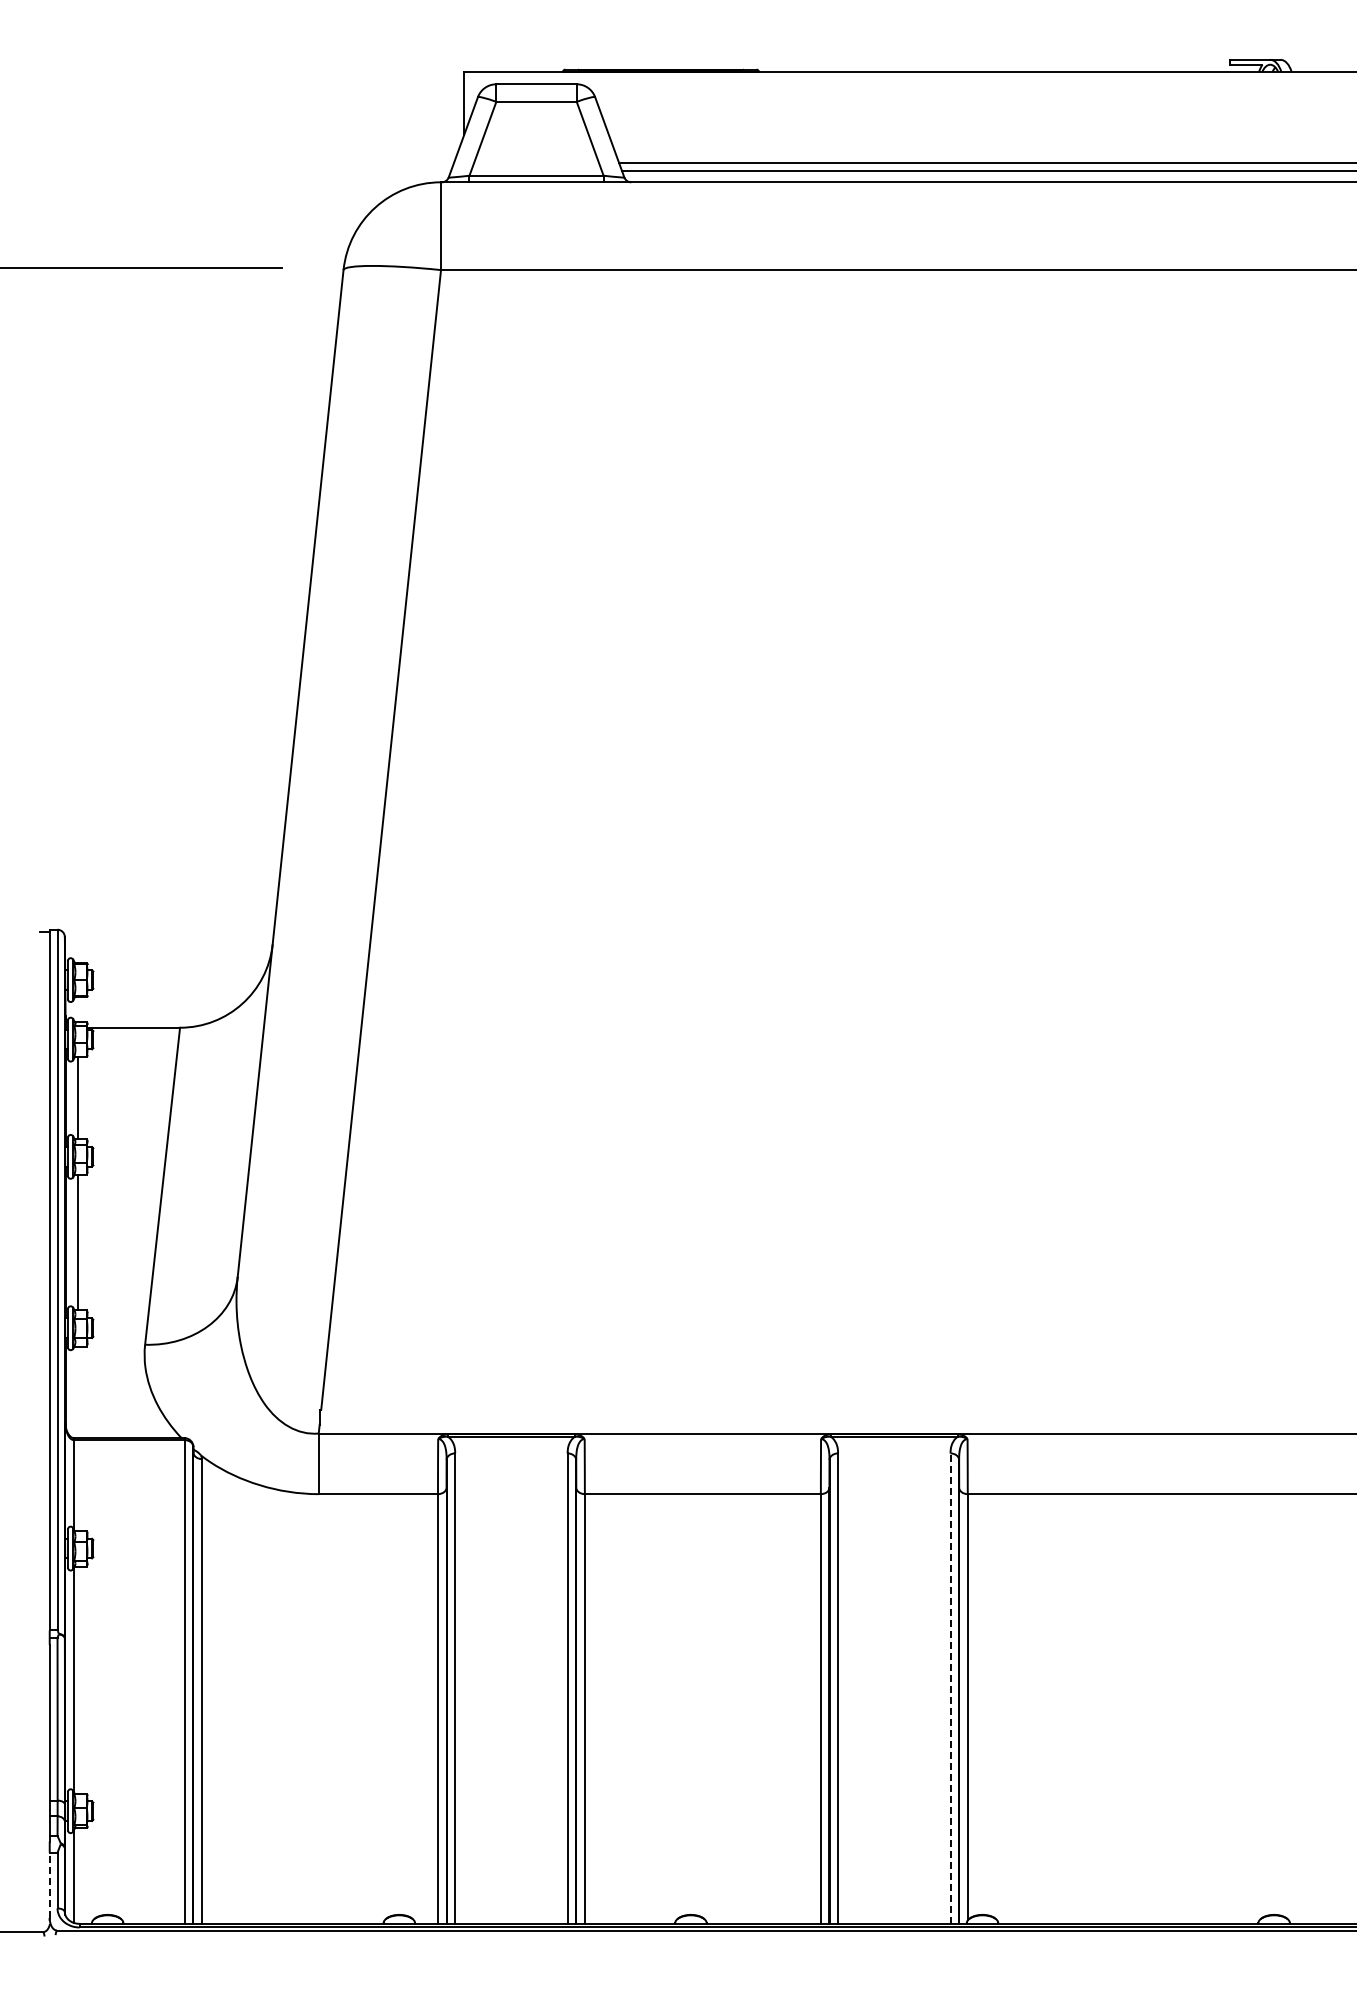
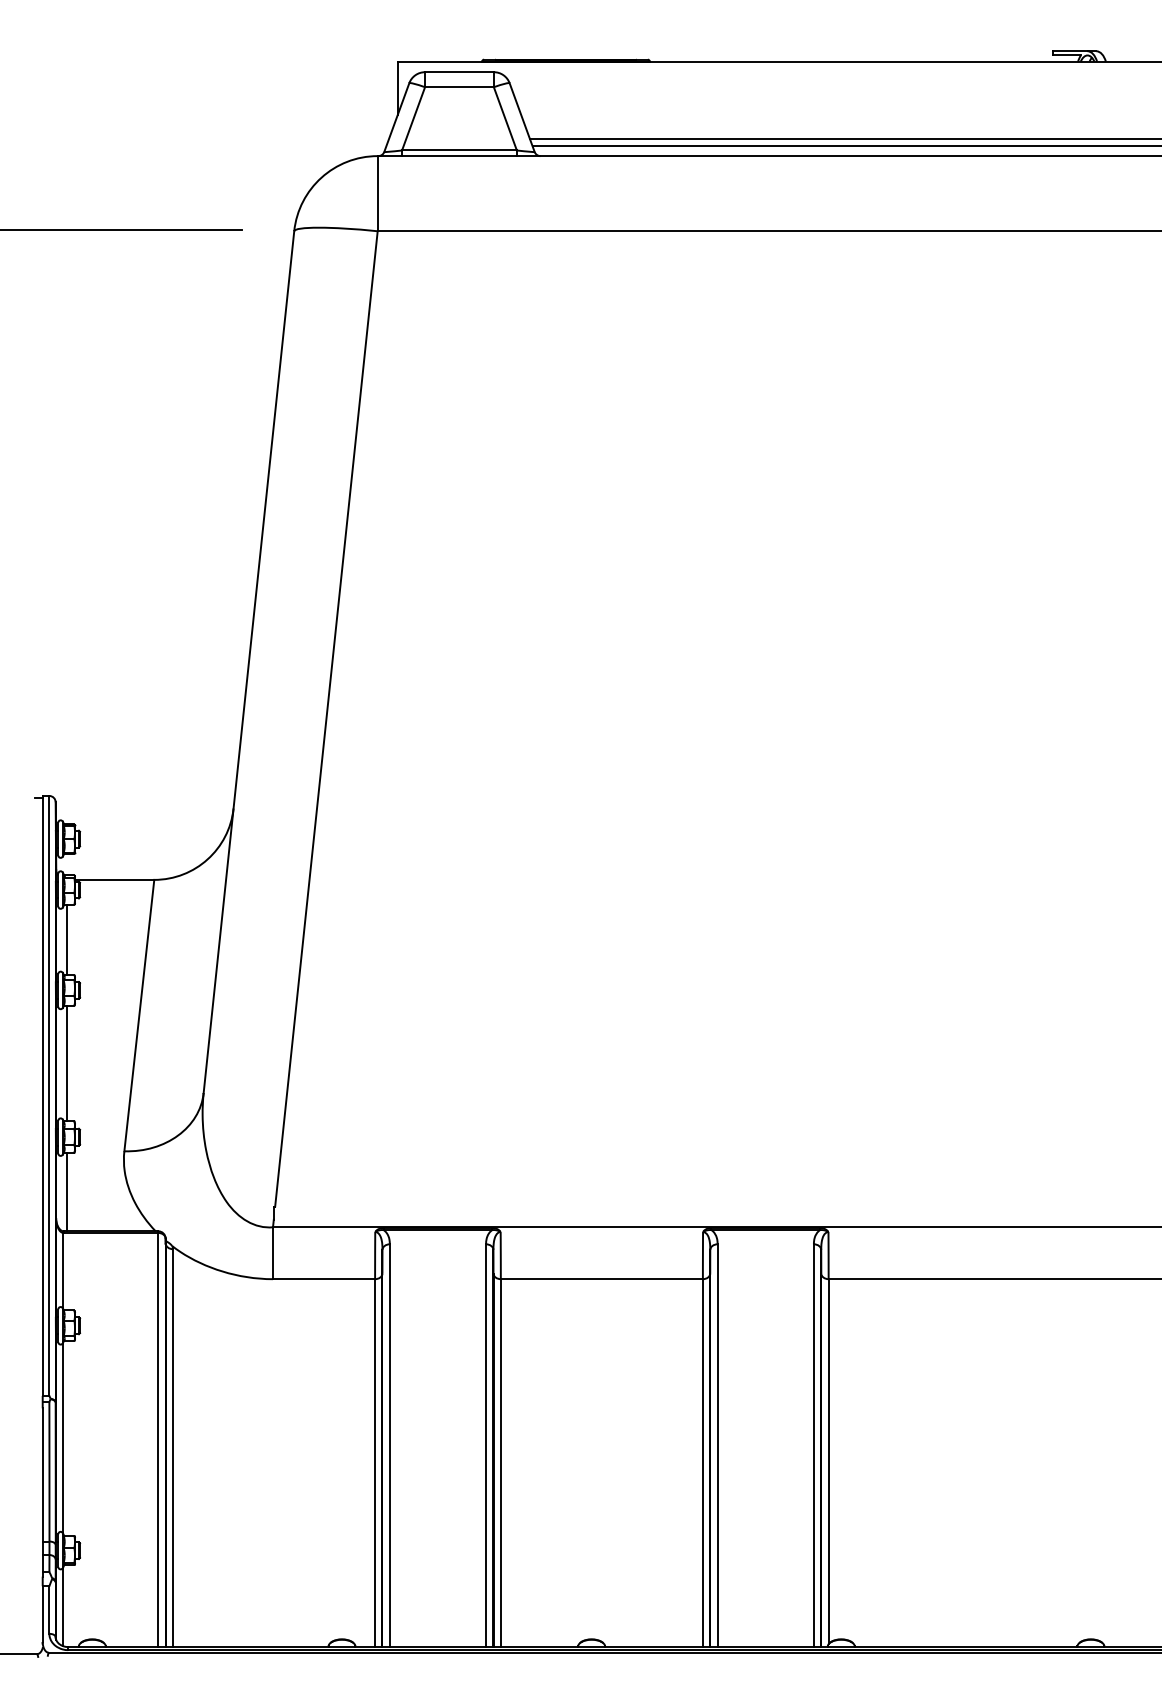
line: (77, 1392) -> (66, 1192), added
line: (950, 1688) -> (813, 1445), dashed -> solid
line: (49, 1885) -> (42, 1614), dashed -> solid

